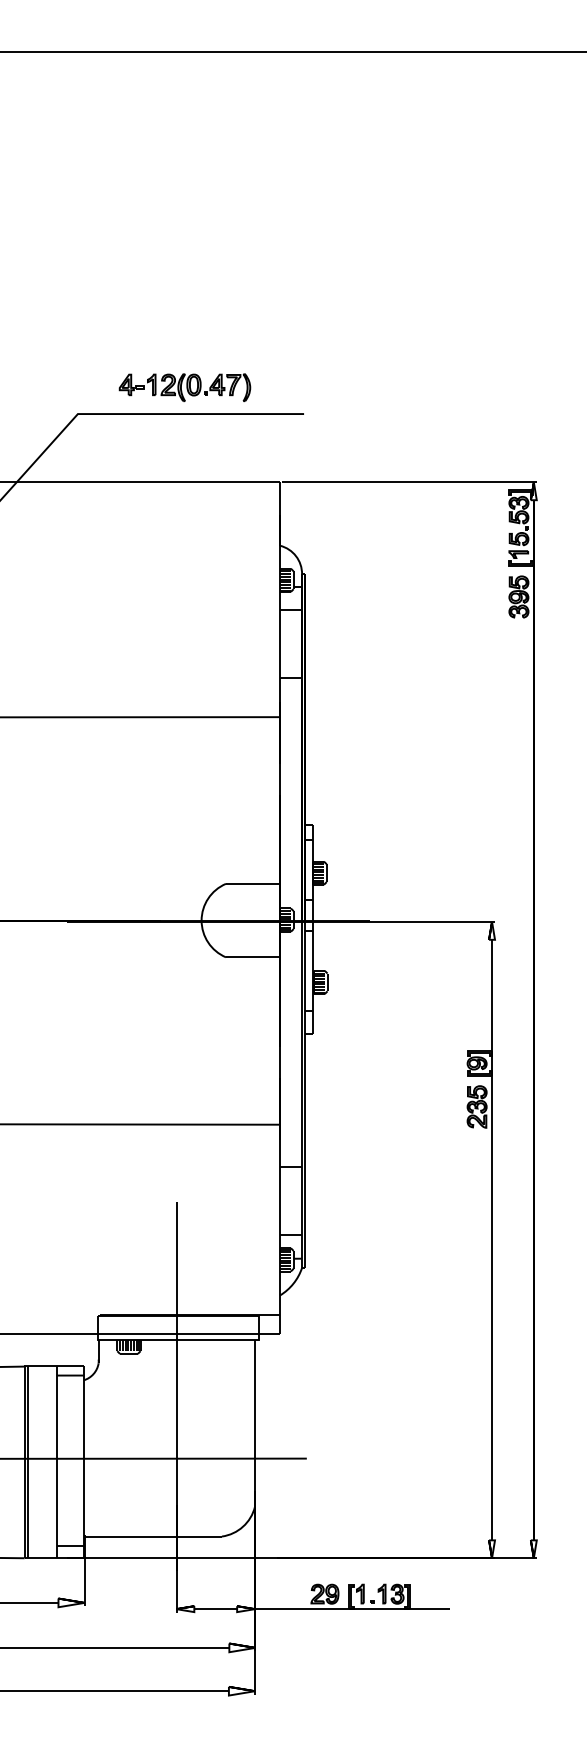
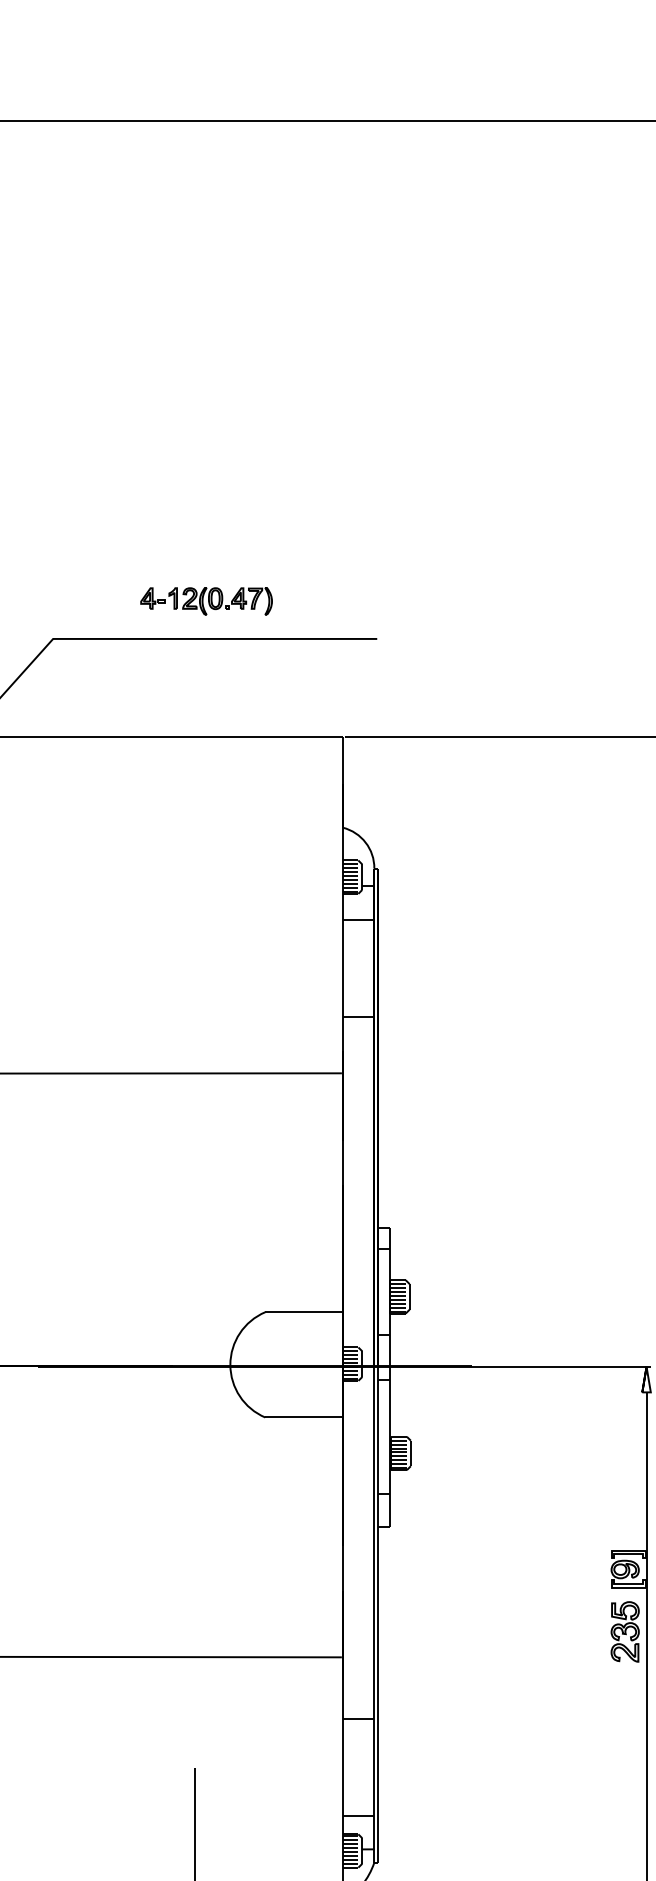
part: (184, 387) -> (205, 600), size x0.7

